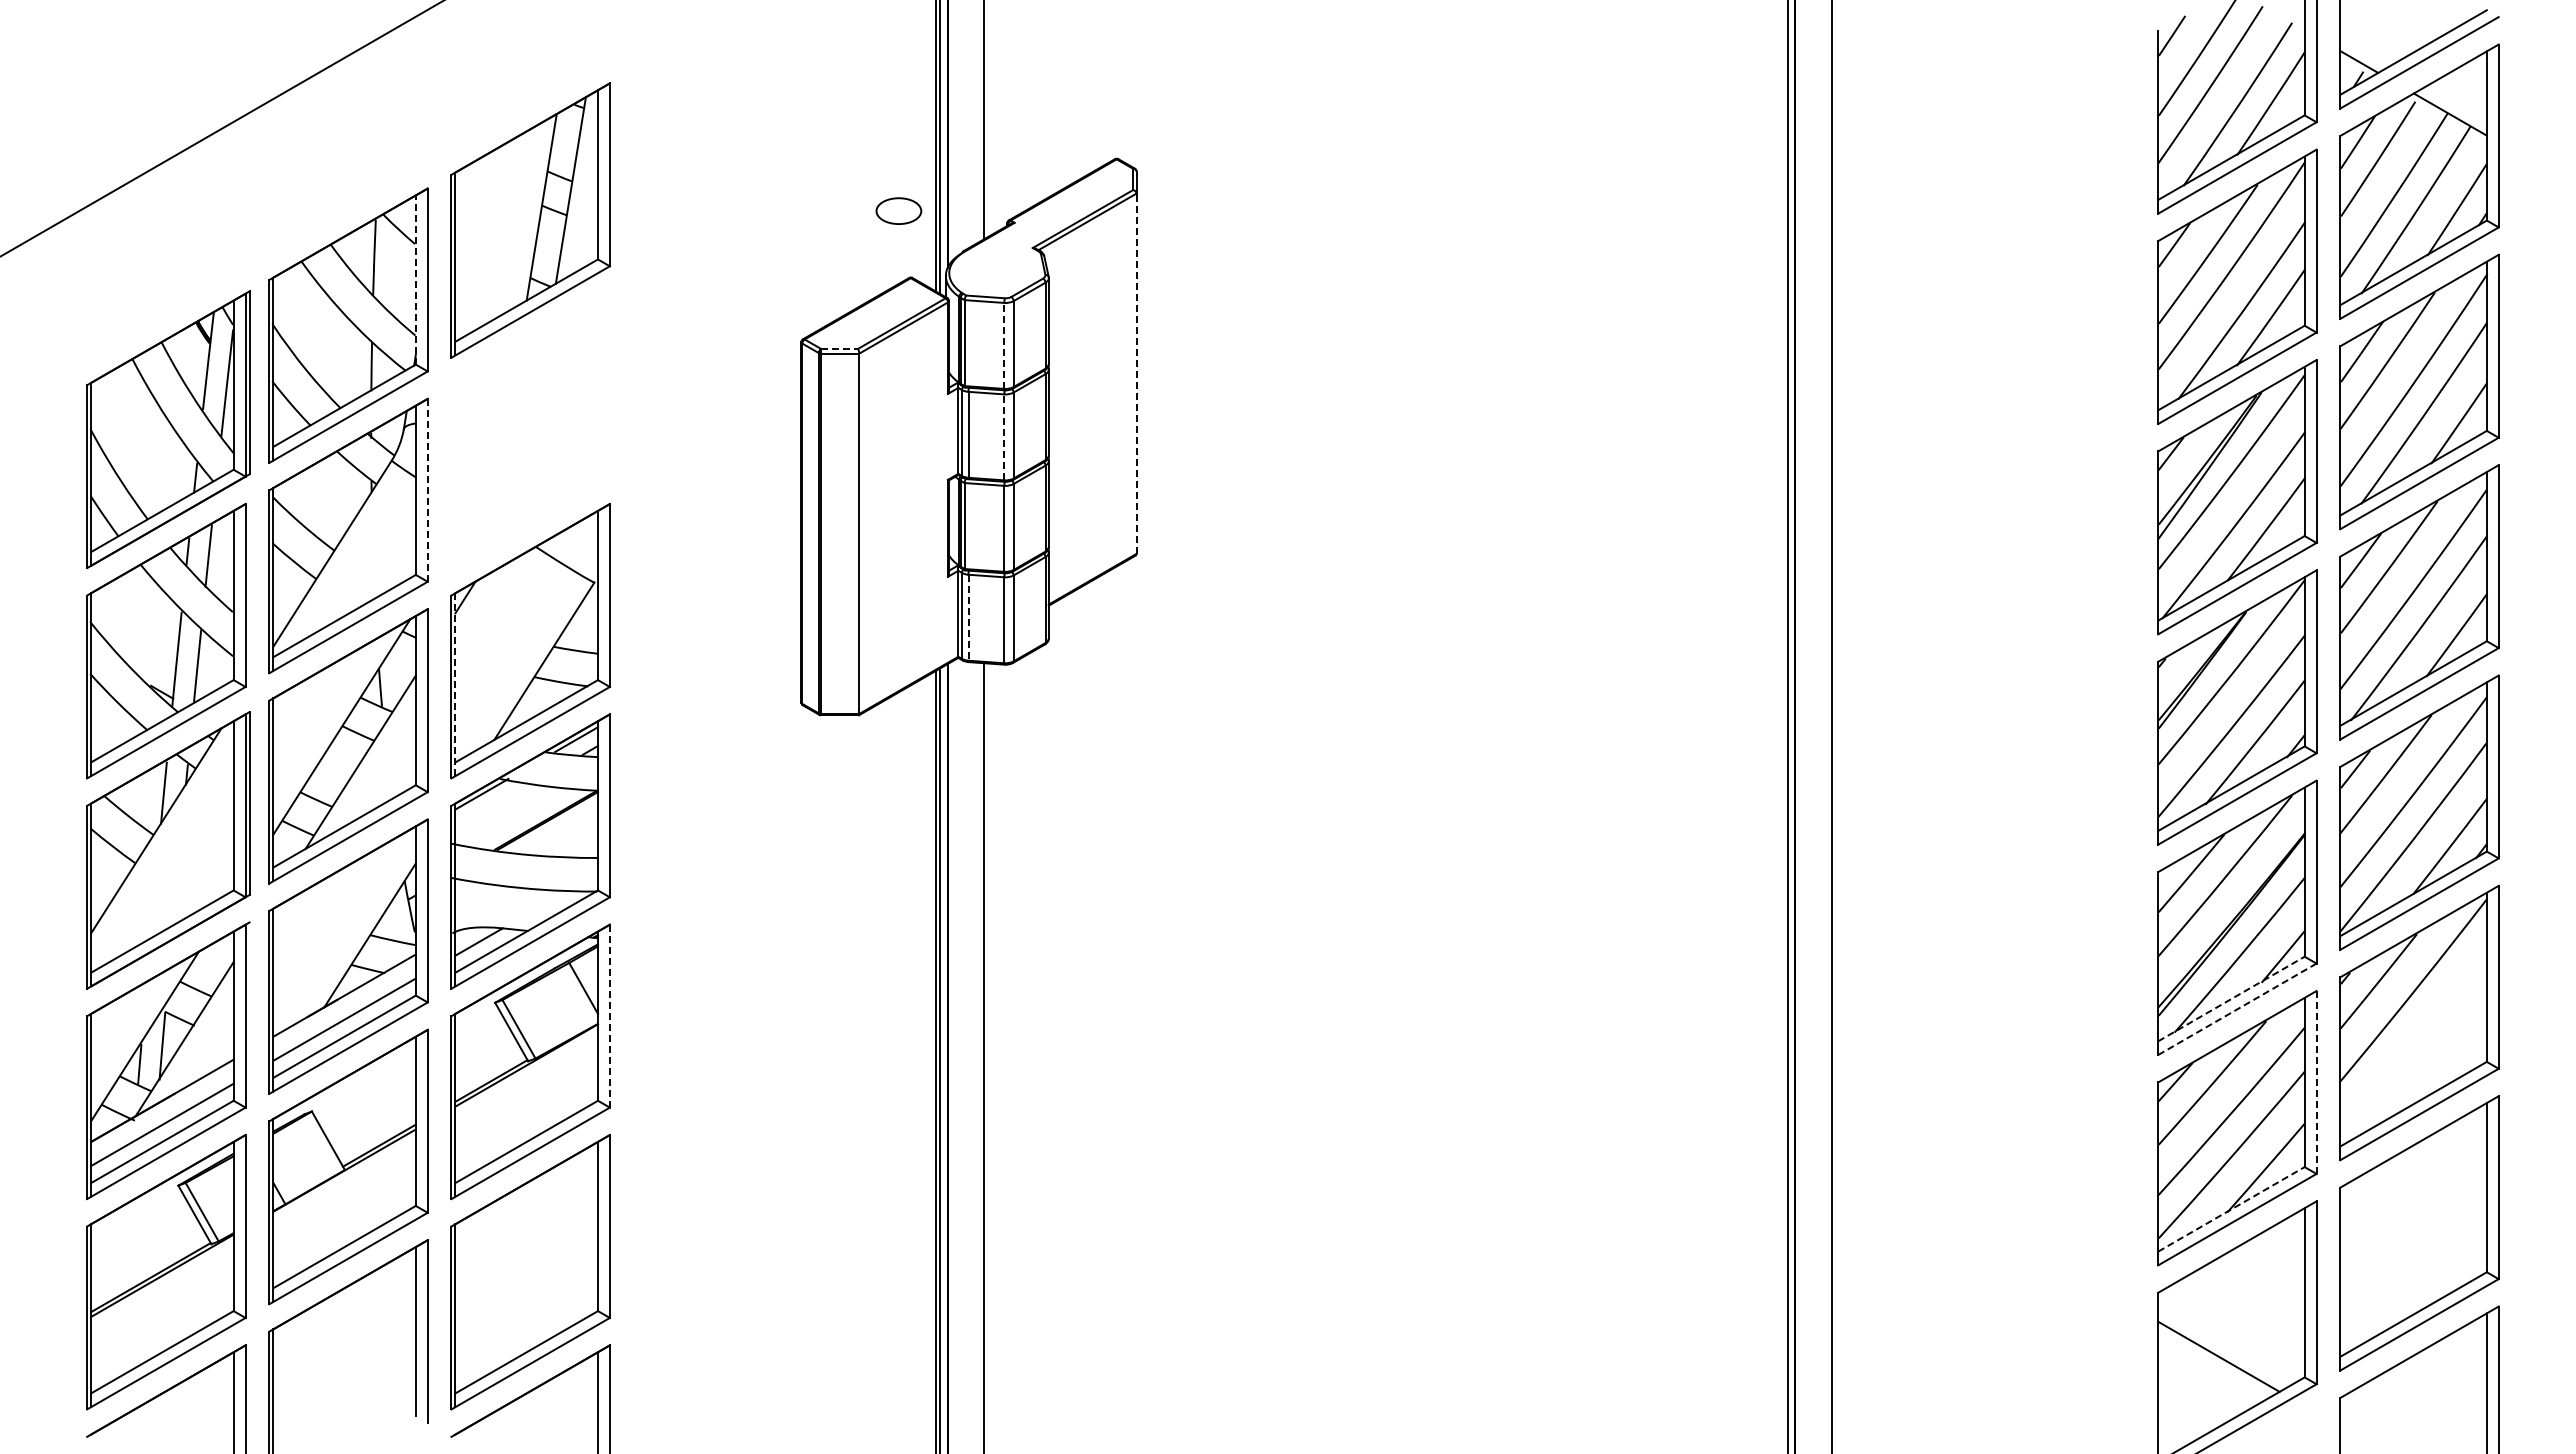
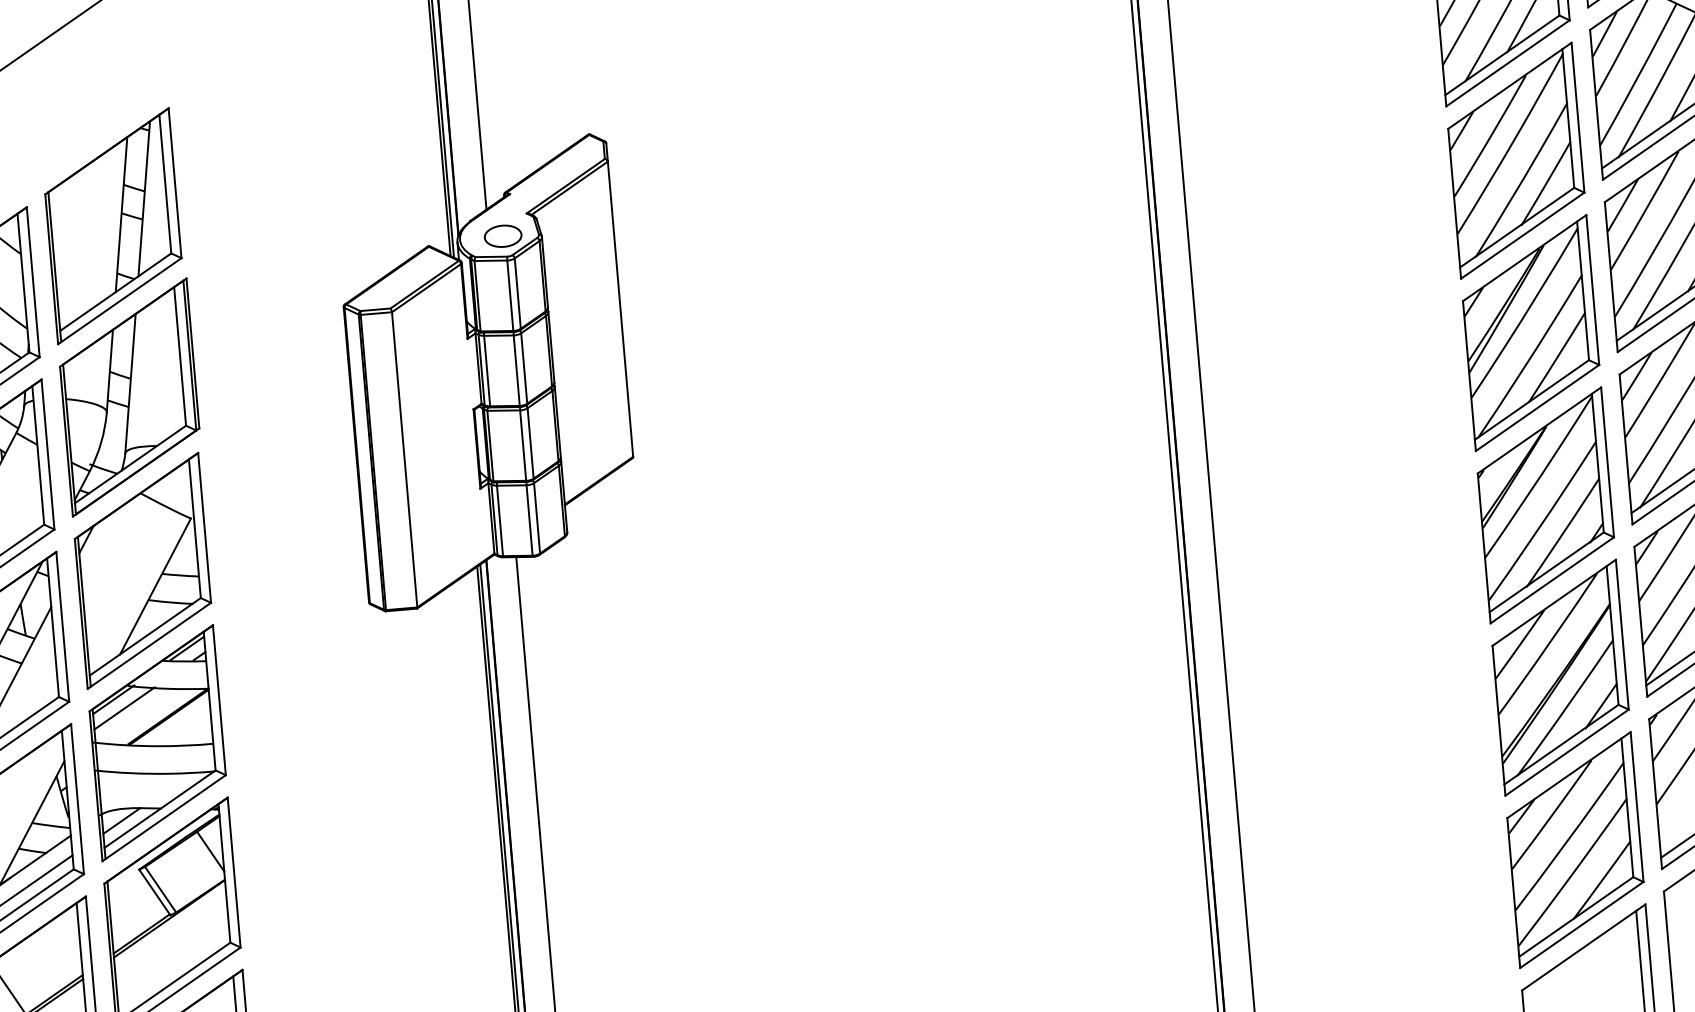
part: (898, 210) -> (502, 235), moved
line: (415, 280) -> (23, 283), dashed -> solid
line: (1004, 345) -> (510, 295), dashed -> solid
line: (840, 348) -> (376, 309), dashed -> solid
line: (1136, 373) -> (620, 309), dashed -> solid
part: (532, 429) -> (129, 397), added
line: (1004, 437) -> (516, 370), dashed -> solid
line: (427, 489) -> (47, 453), dashed -> solid
line: (968, 617) -> (499, 520), dashed -> solid
line: (455, 685) -> (84, 612), dashed -> solid
line: (494, 805) -> (124, 708), added
line: (2231, 999) -> (1561, 745), dashed -> solid
line: (2237, 1009) -> (1567, 752), dashed -> solid
line: (609, 1015) -> (233, 872), dashed -> solid
line: (2316, 1081) -> (1636, 806), dashed -> solid
line: (2231, 1209) -> (1576, 917), dashed -> solid

